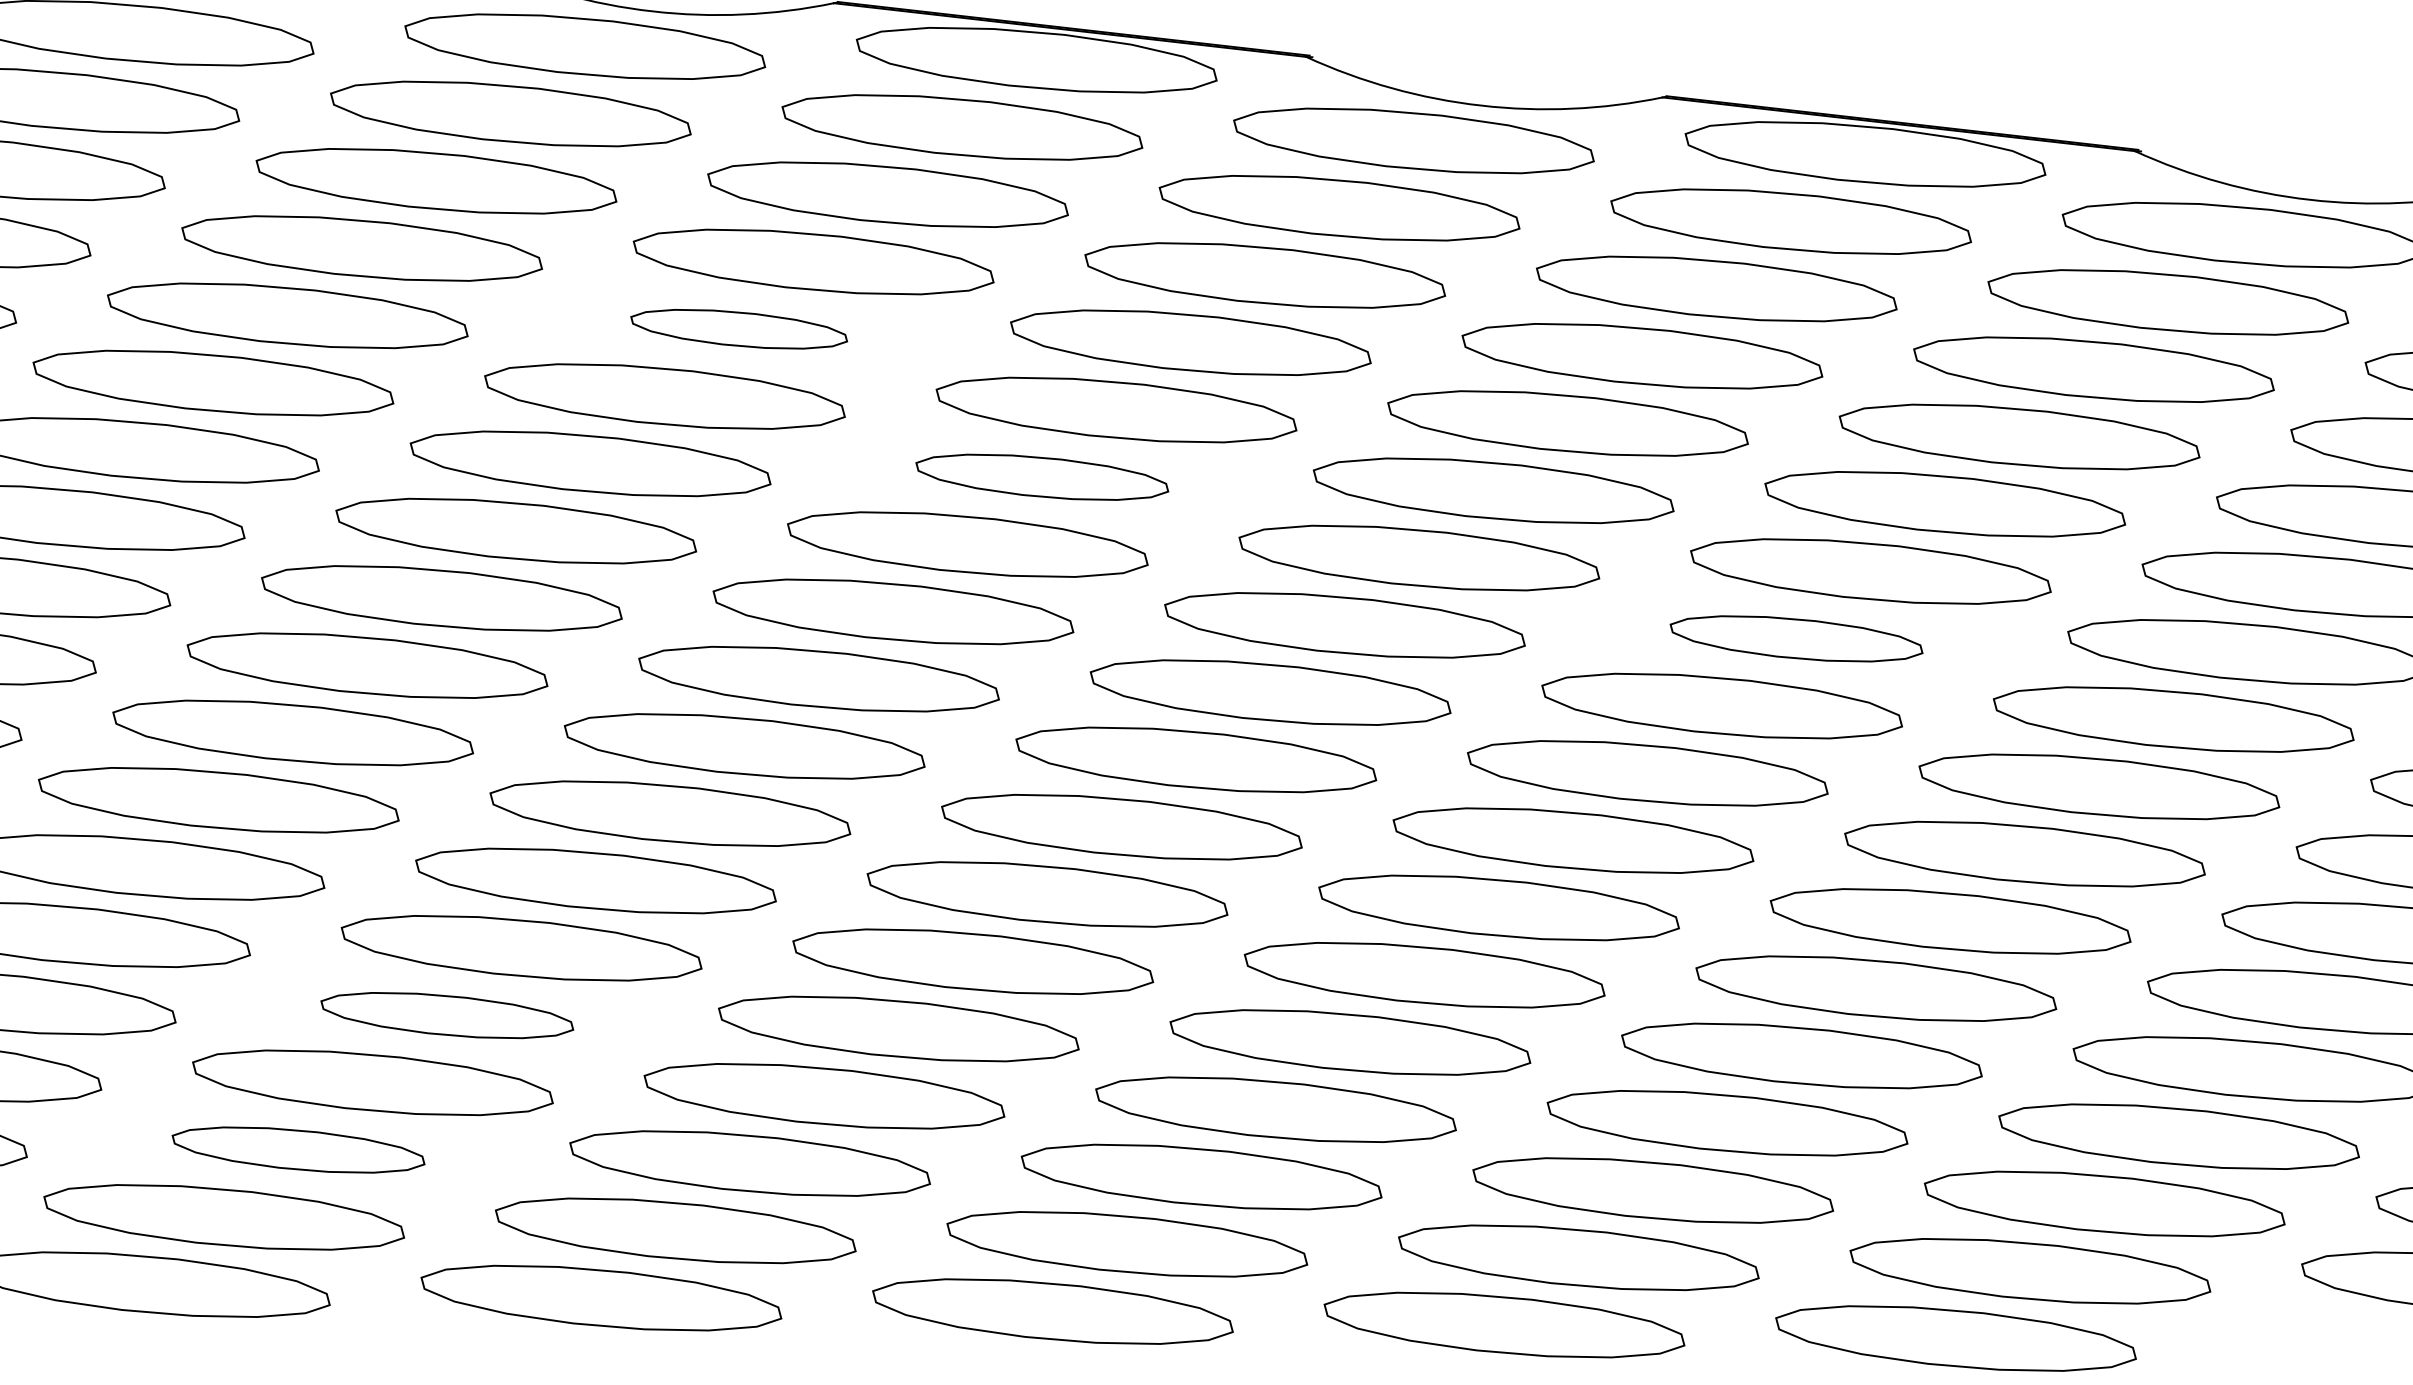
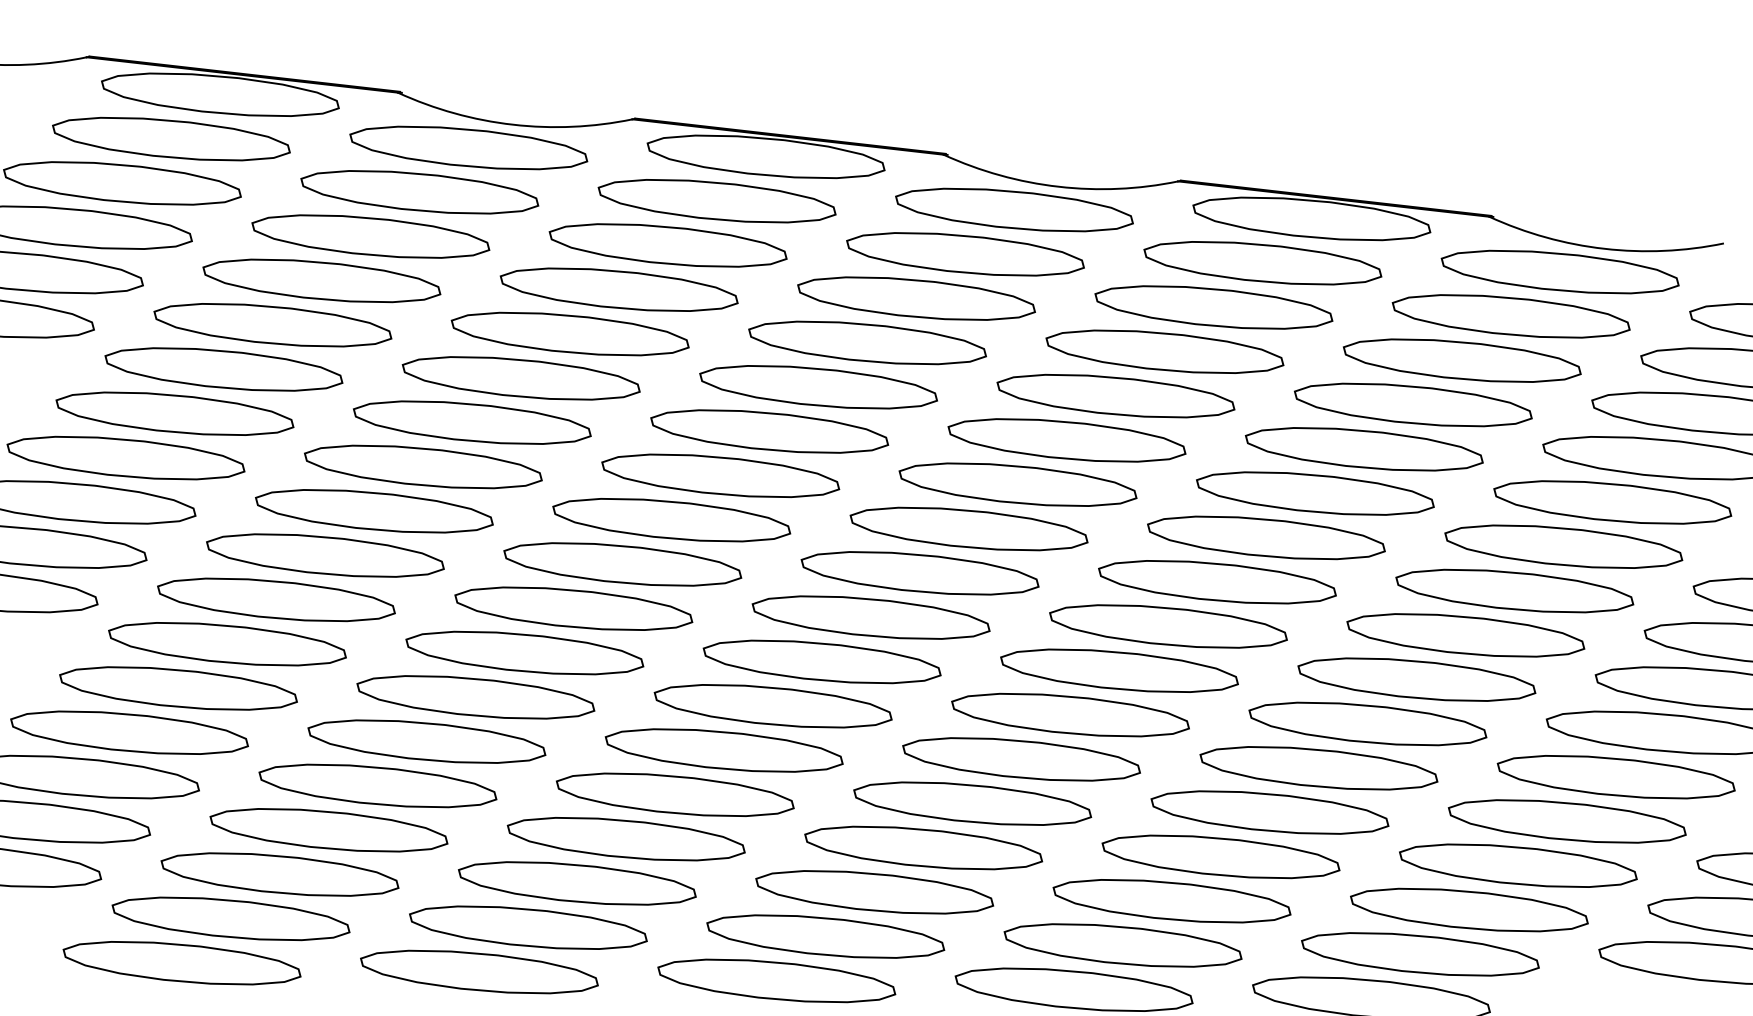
part: (738, 328) -> (569, 333), size x1.67
part: (1041, 477) -> (769, 431), size x1.43
part: (1796, 638) -> (1266, 537), size x1.43
part: (446, 1014) -> (377, 785), size x1.43
part: (297, 1149) -> (279, 874), size x1.43

